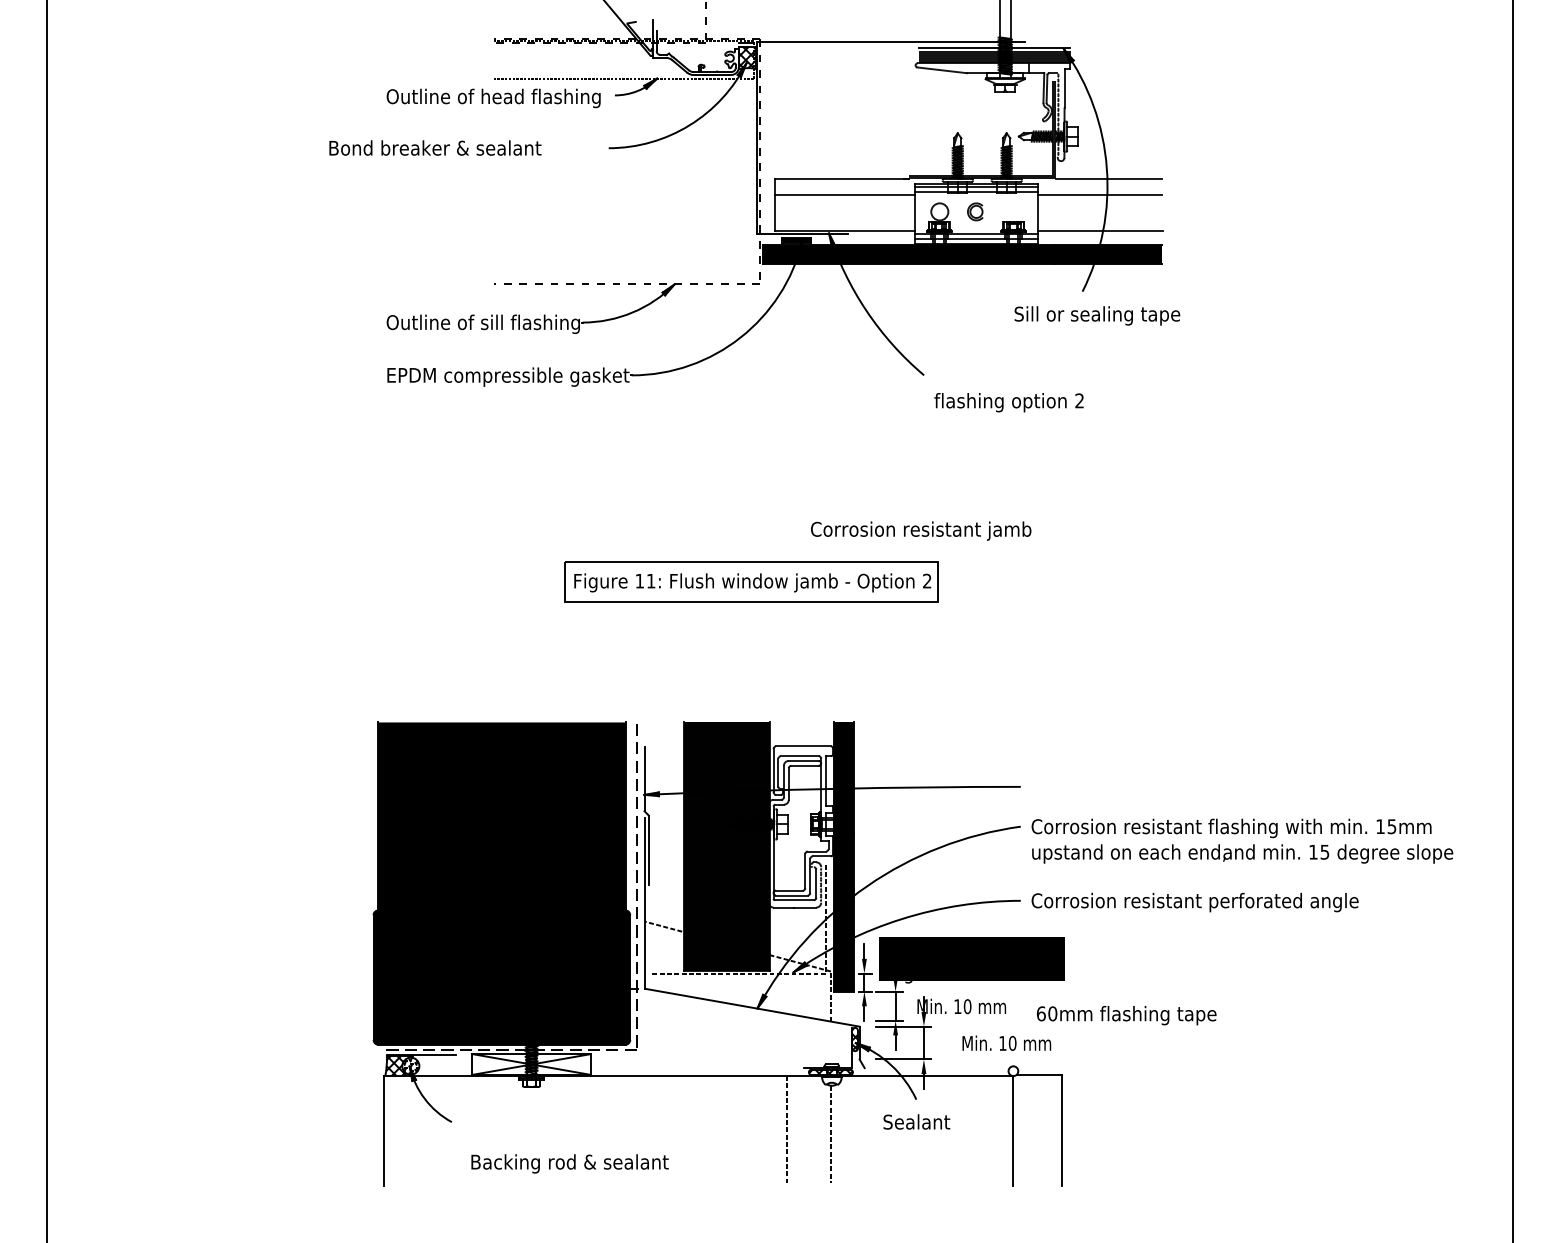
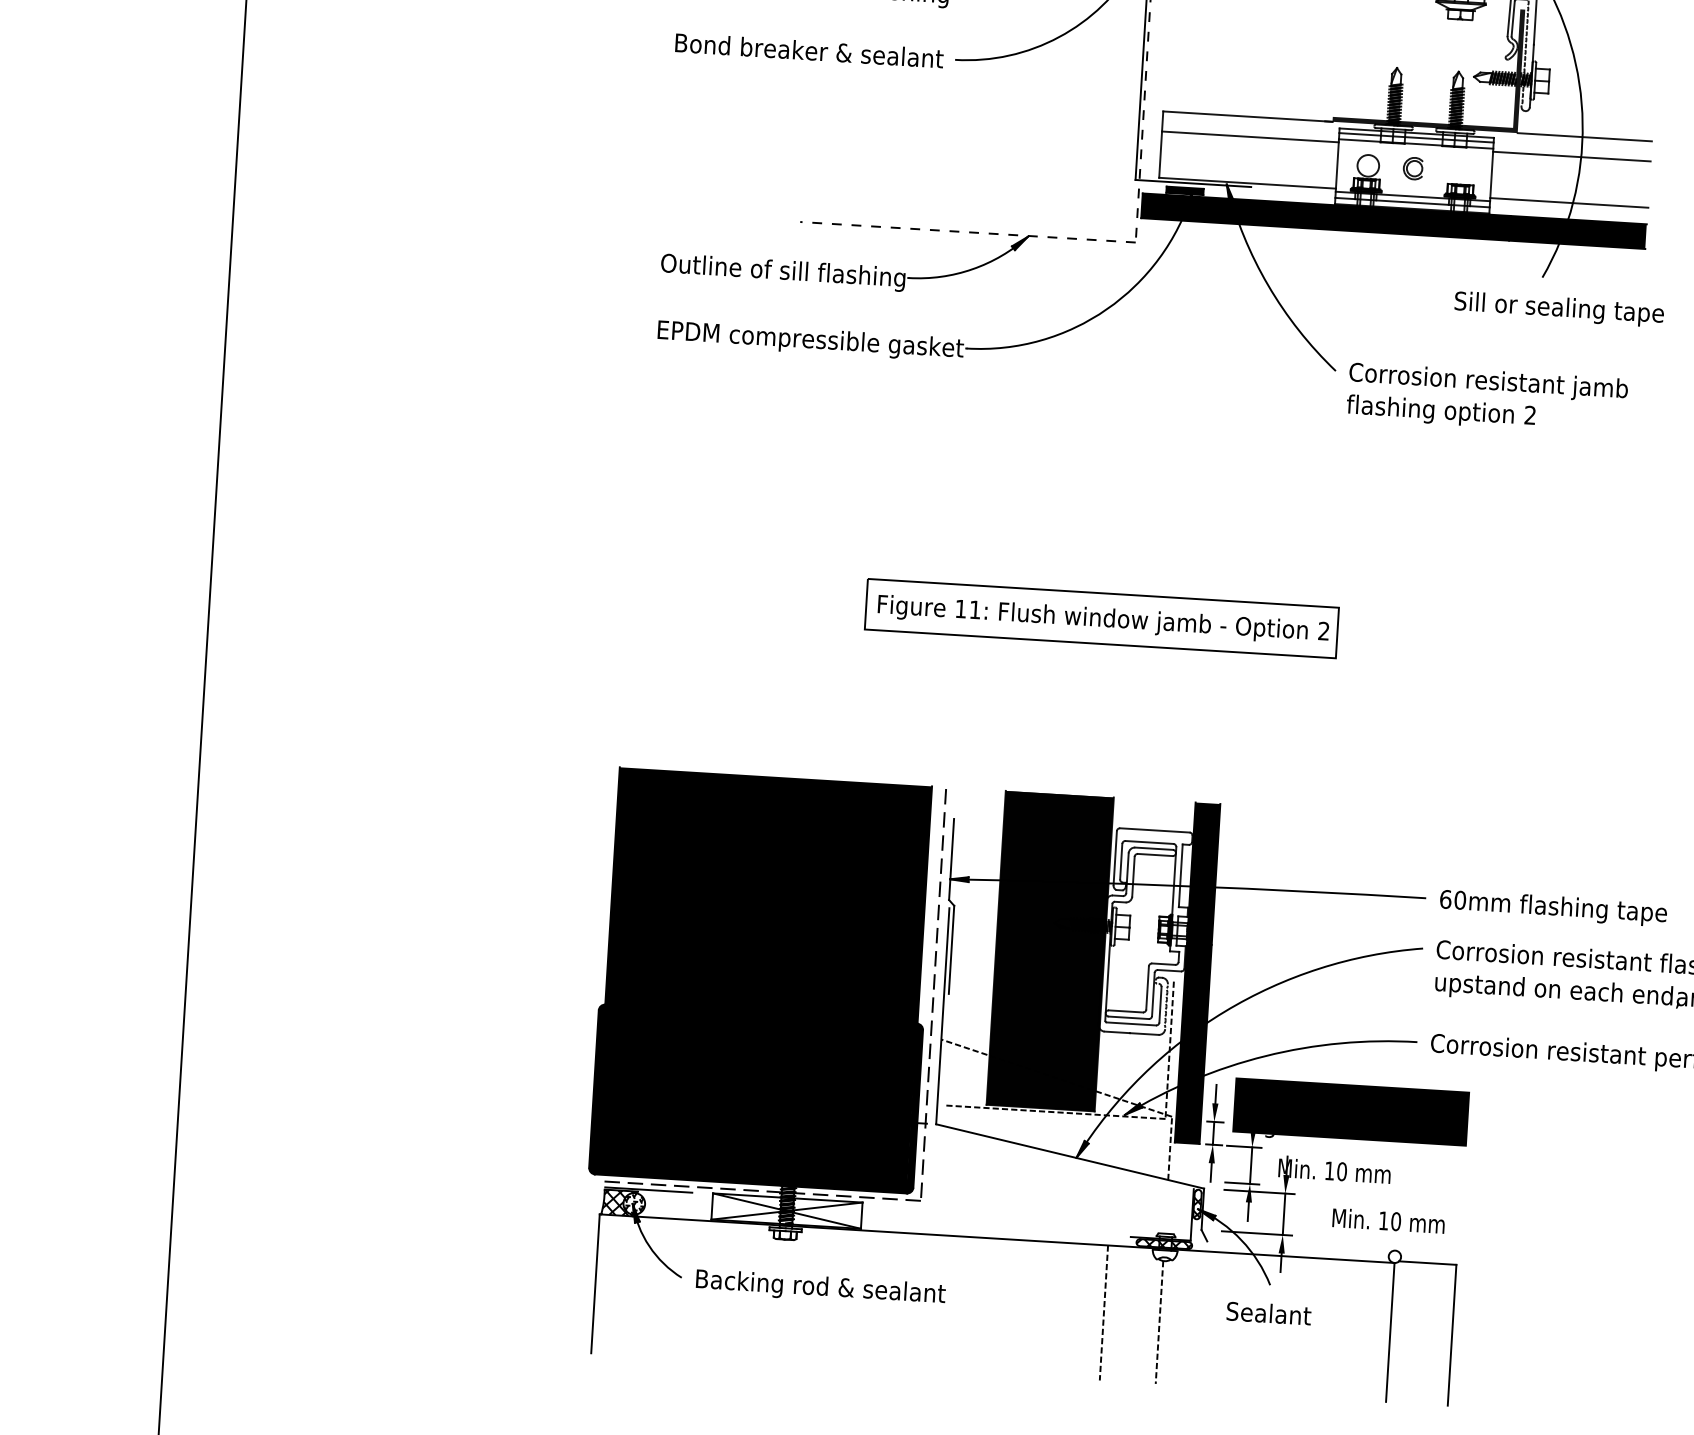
text: (435, 147) -> (809, 50), moved
text: (921, 530) -> (1489, 381), moved
text: (1126, 1015) -> (1553, 908), moved
text: (569, 1163) -> (820, 1287), moved

